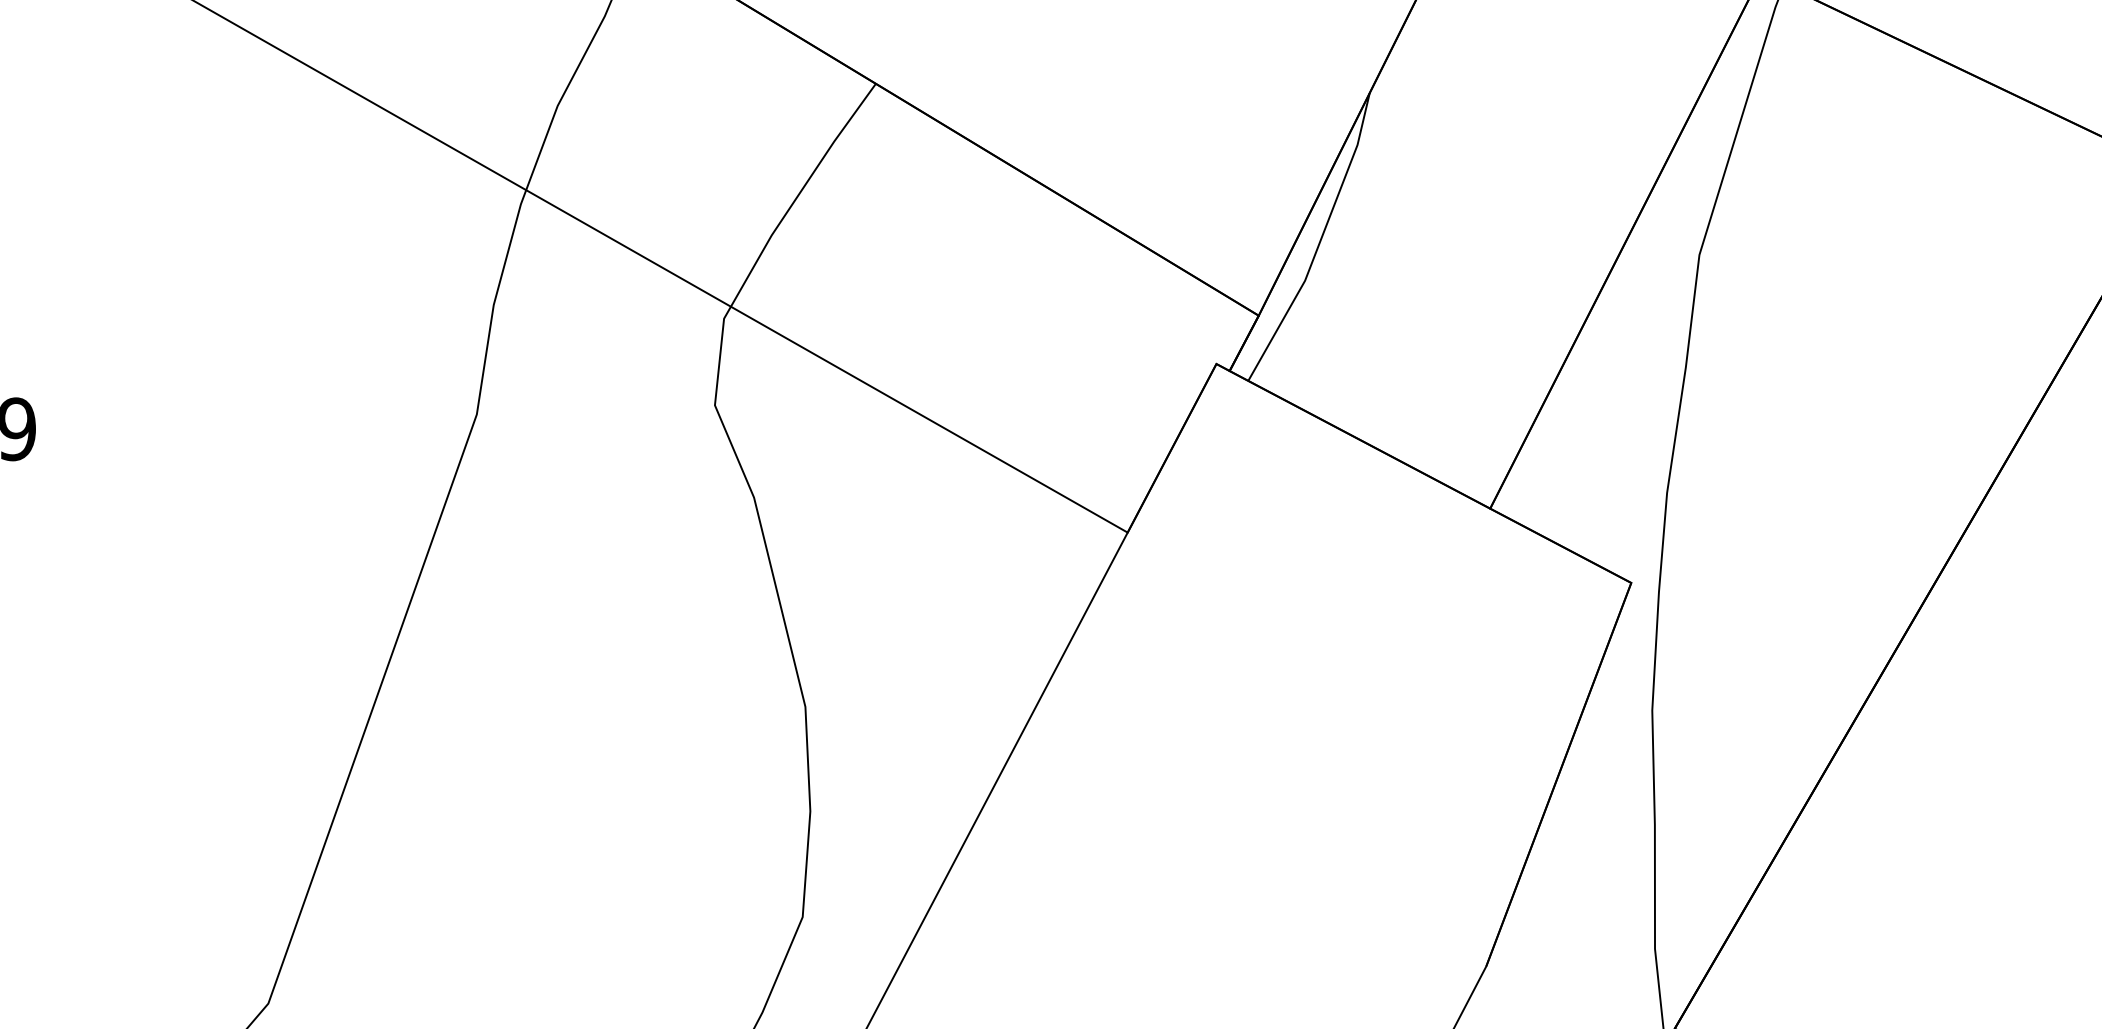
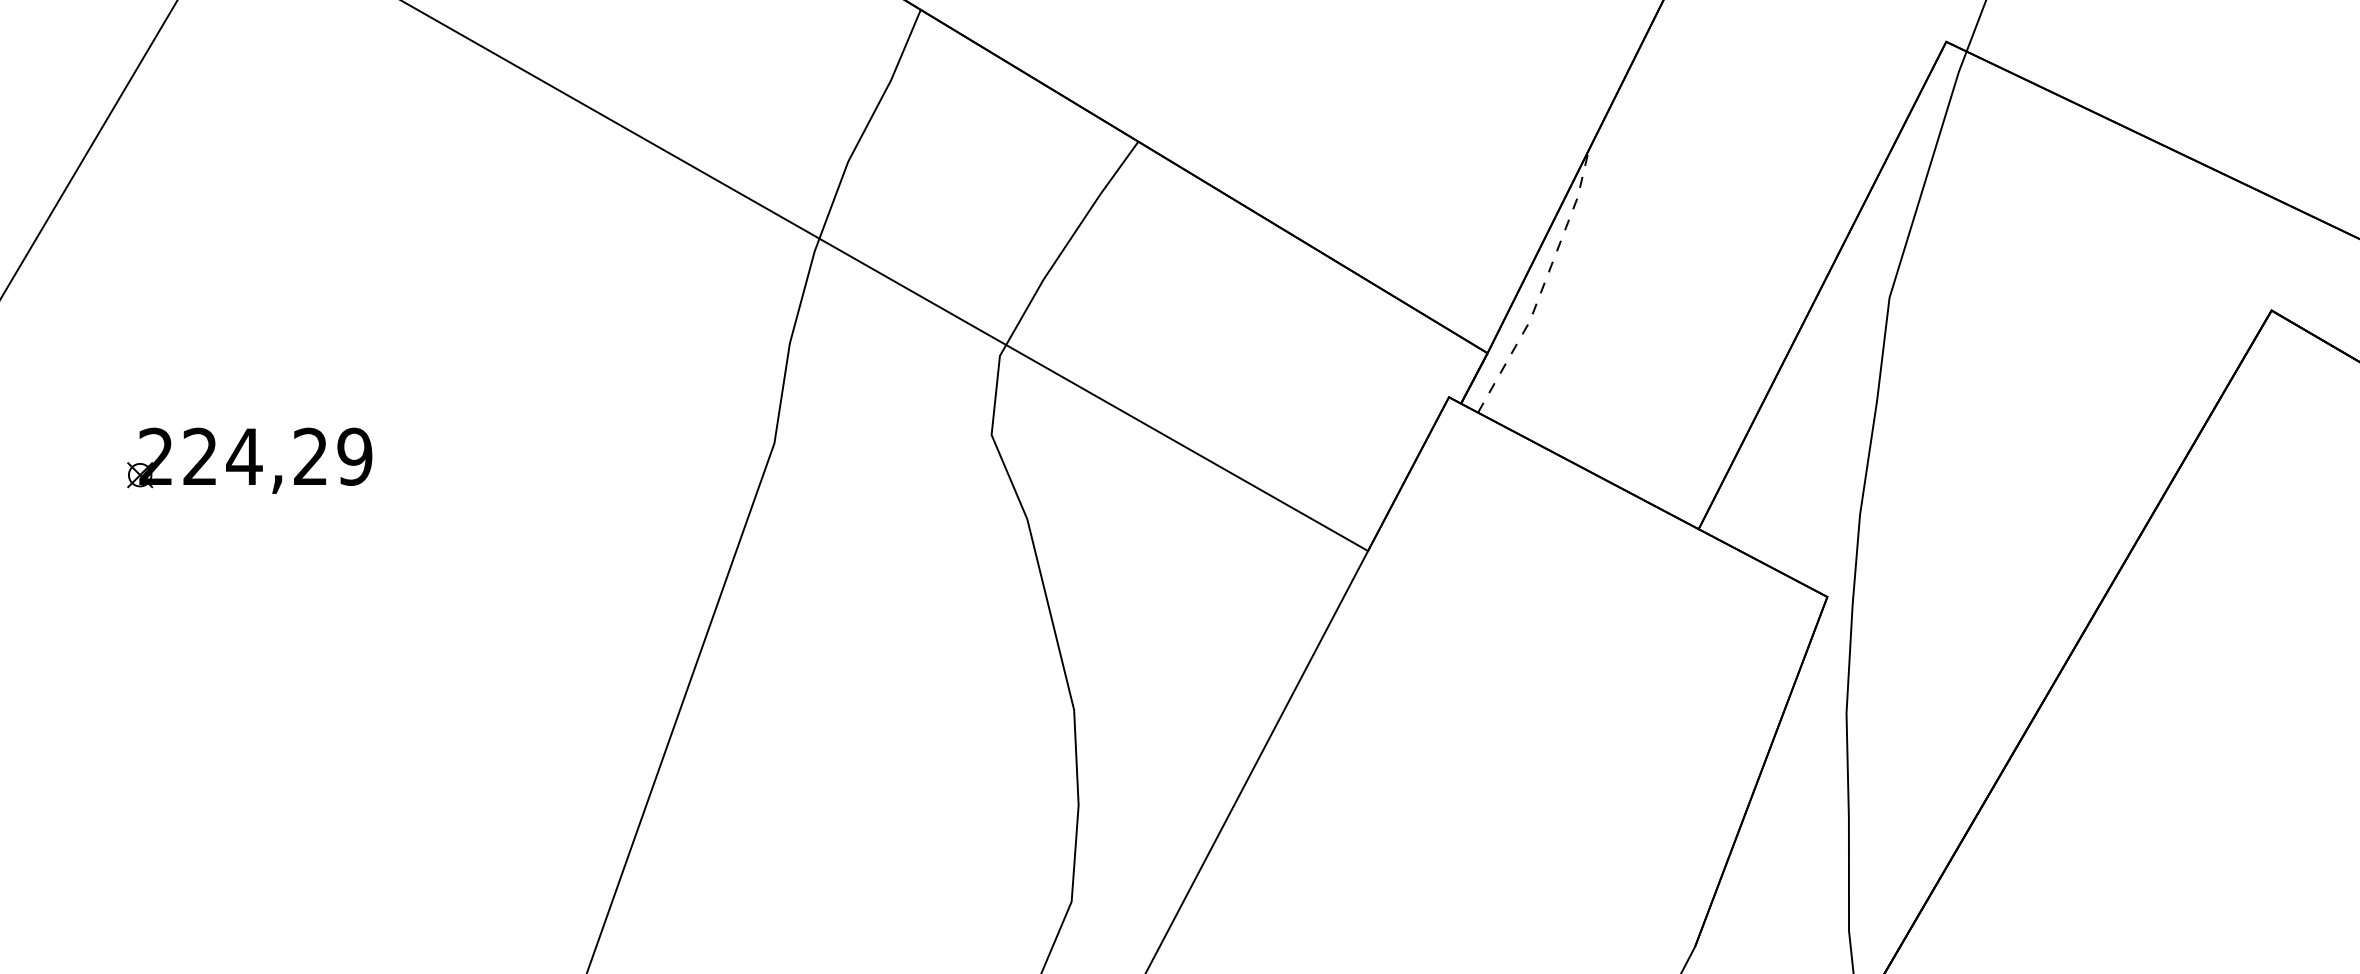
line: (1320, 241) -> (1543, 285), solid -> dashed

